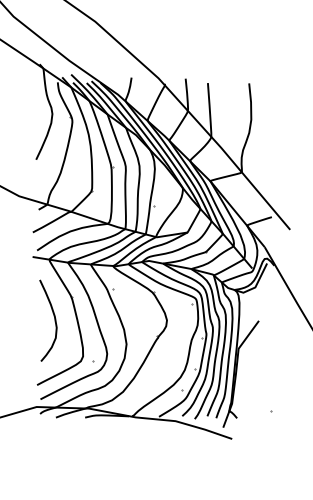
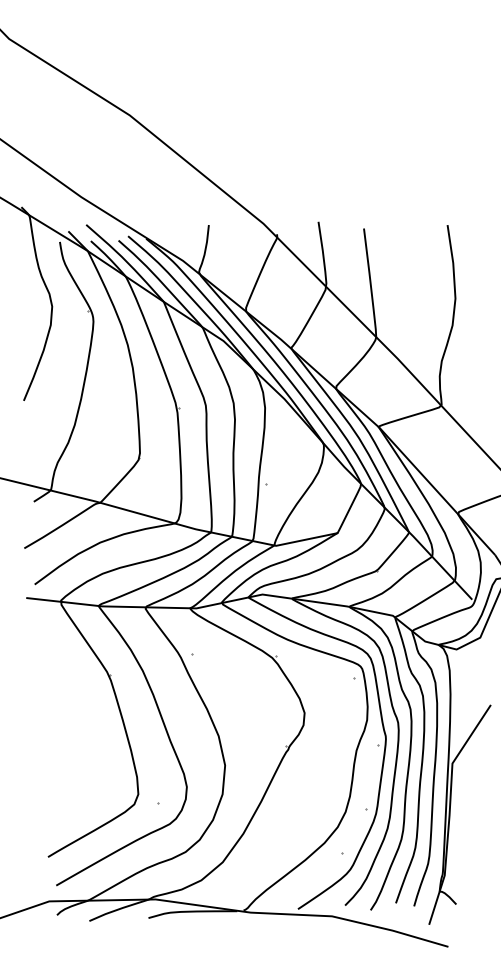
curve: (54, 320) -> (76, 724), removed

